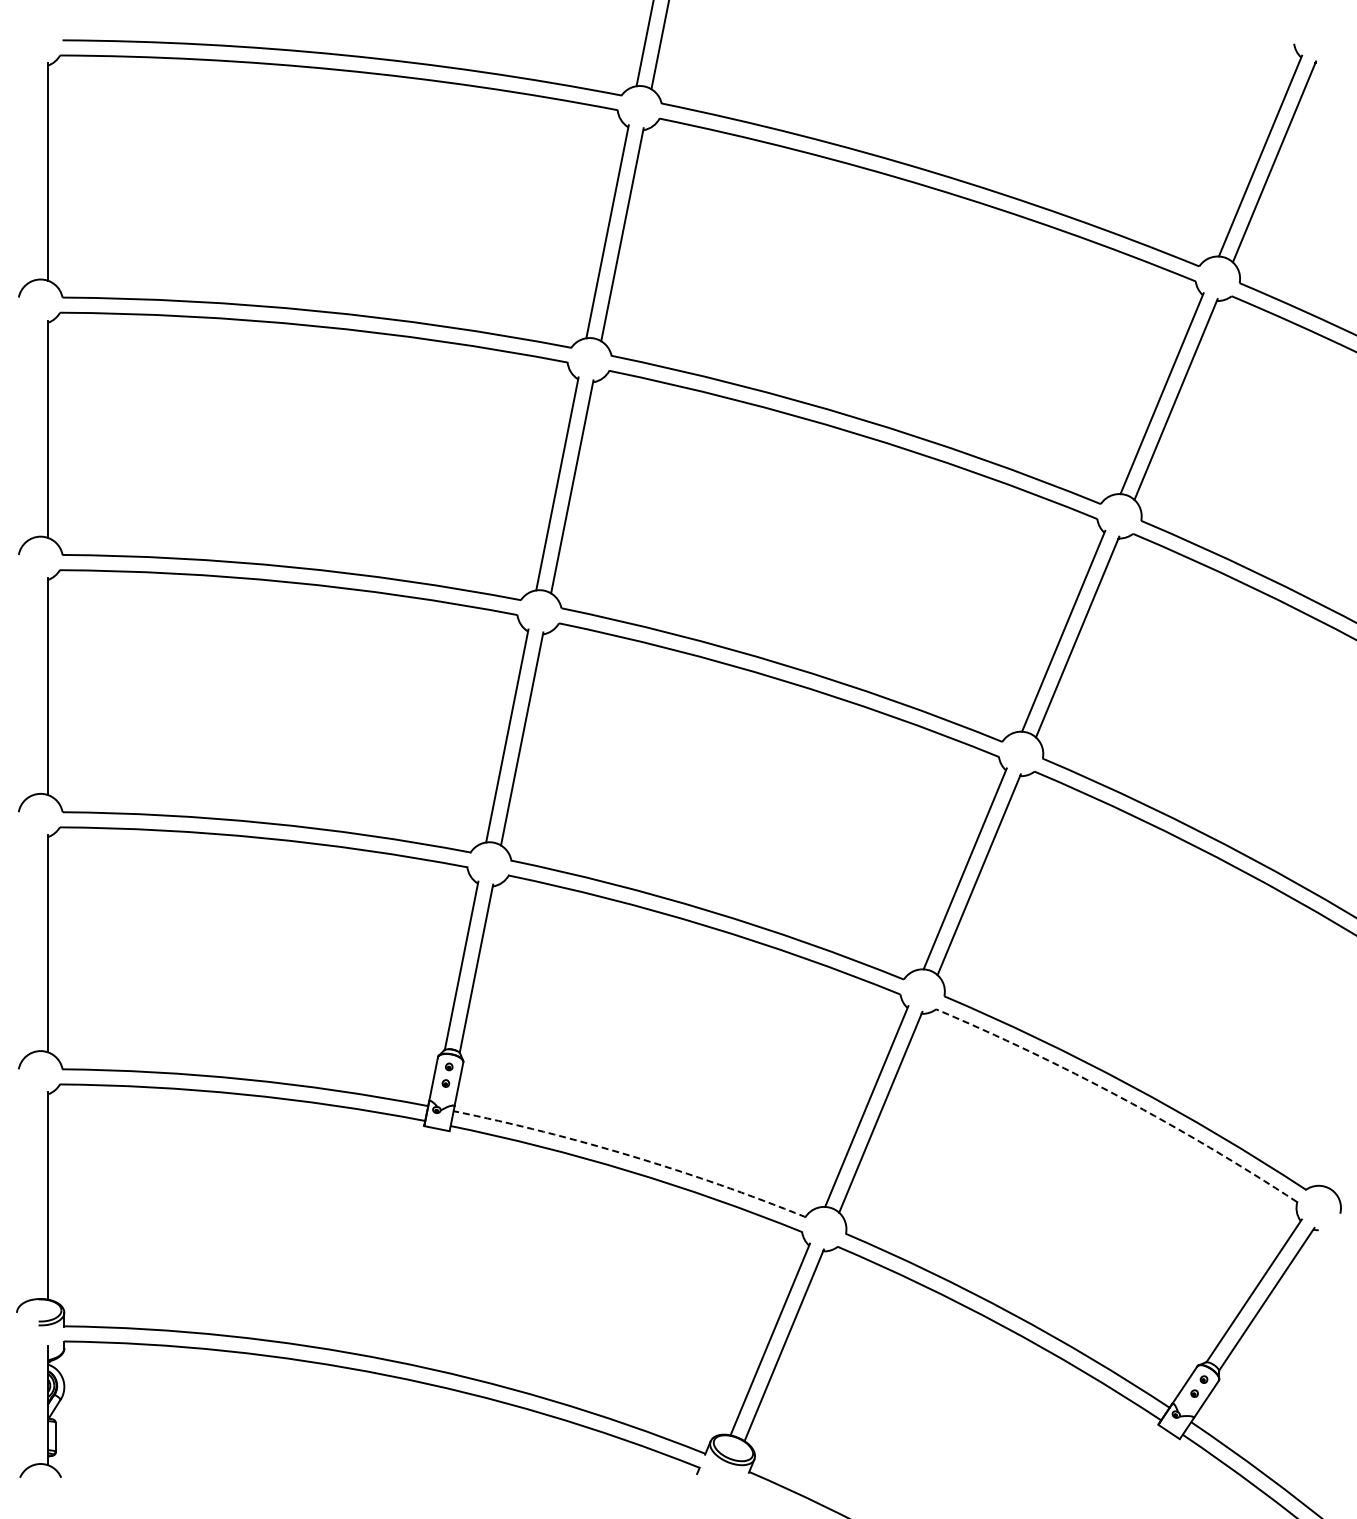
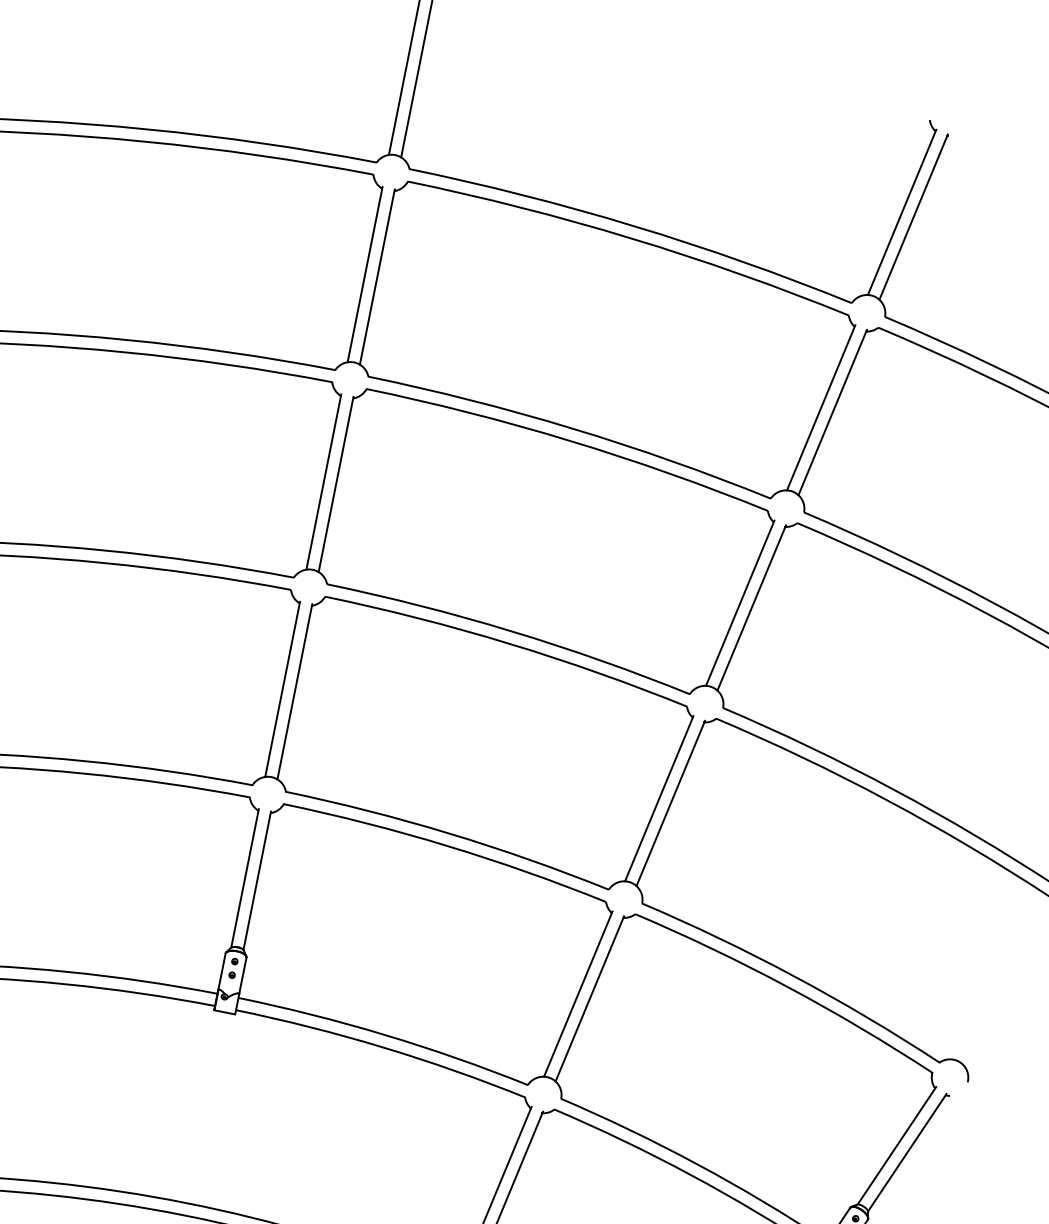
arc: (1120, 1097) -> (786, 986), dashed -> solid
arc: (632, 1156) -> (385, 1035), dashed -> solid

